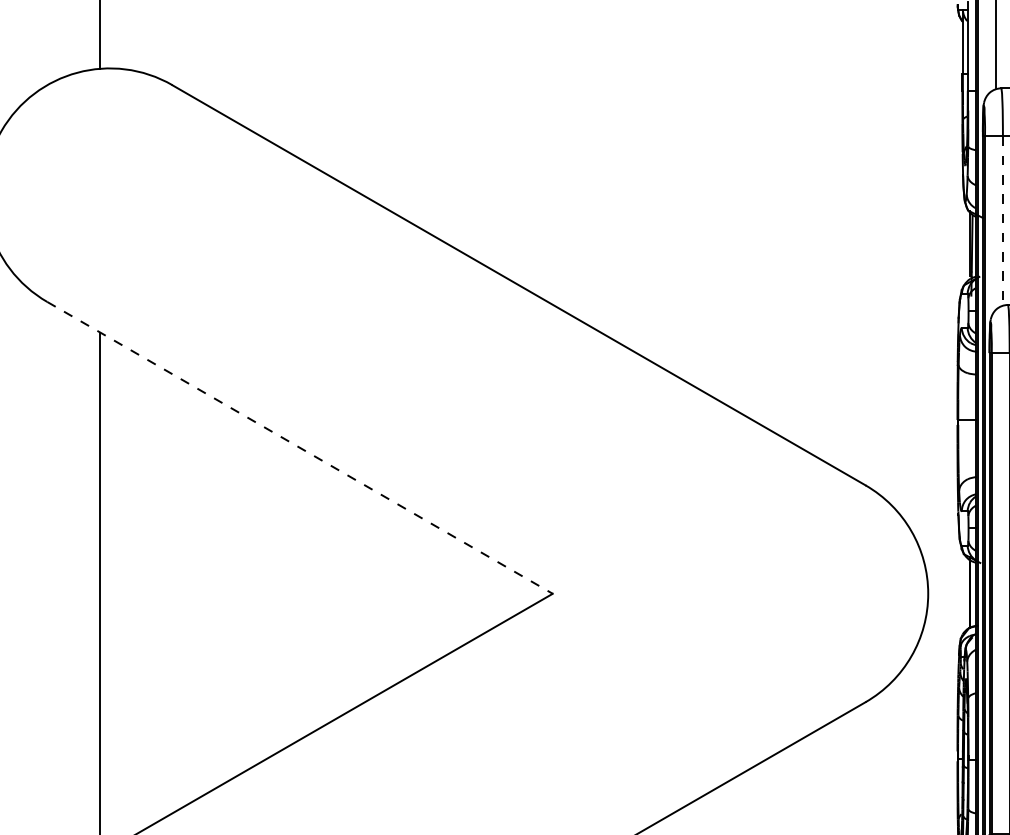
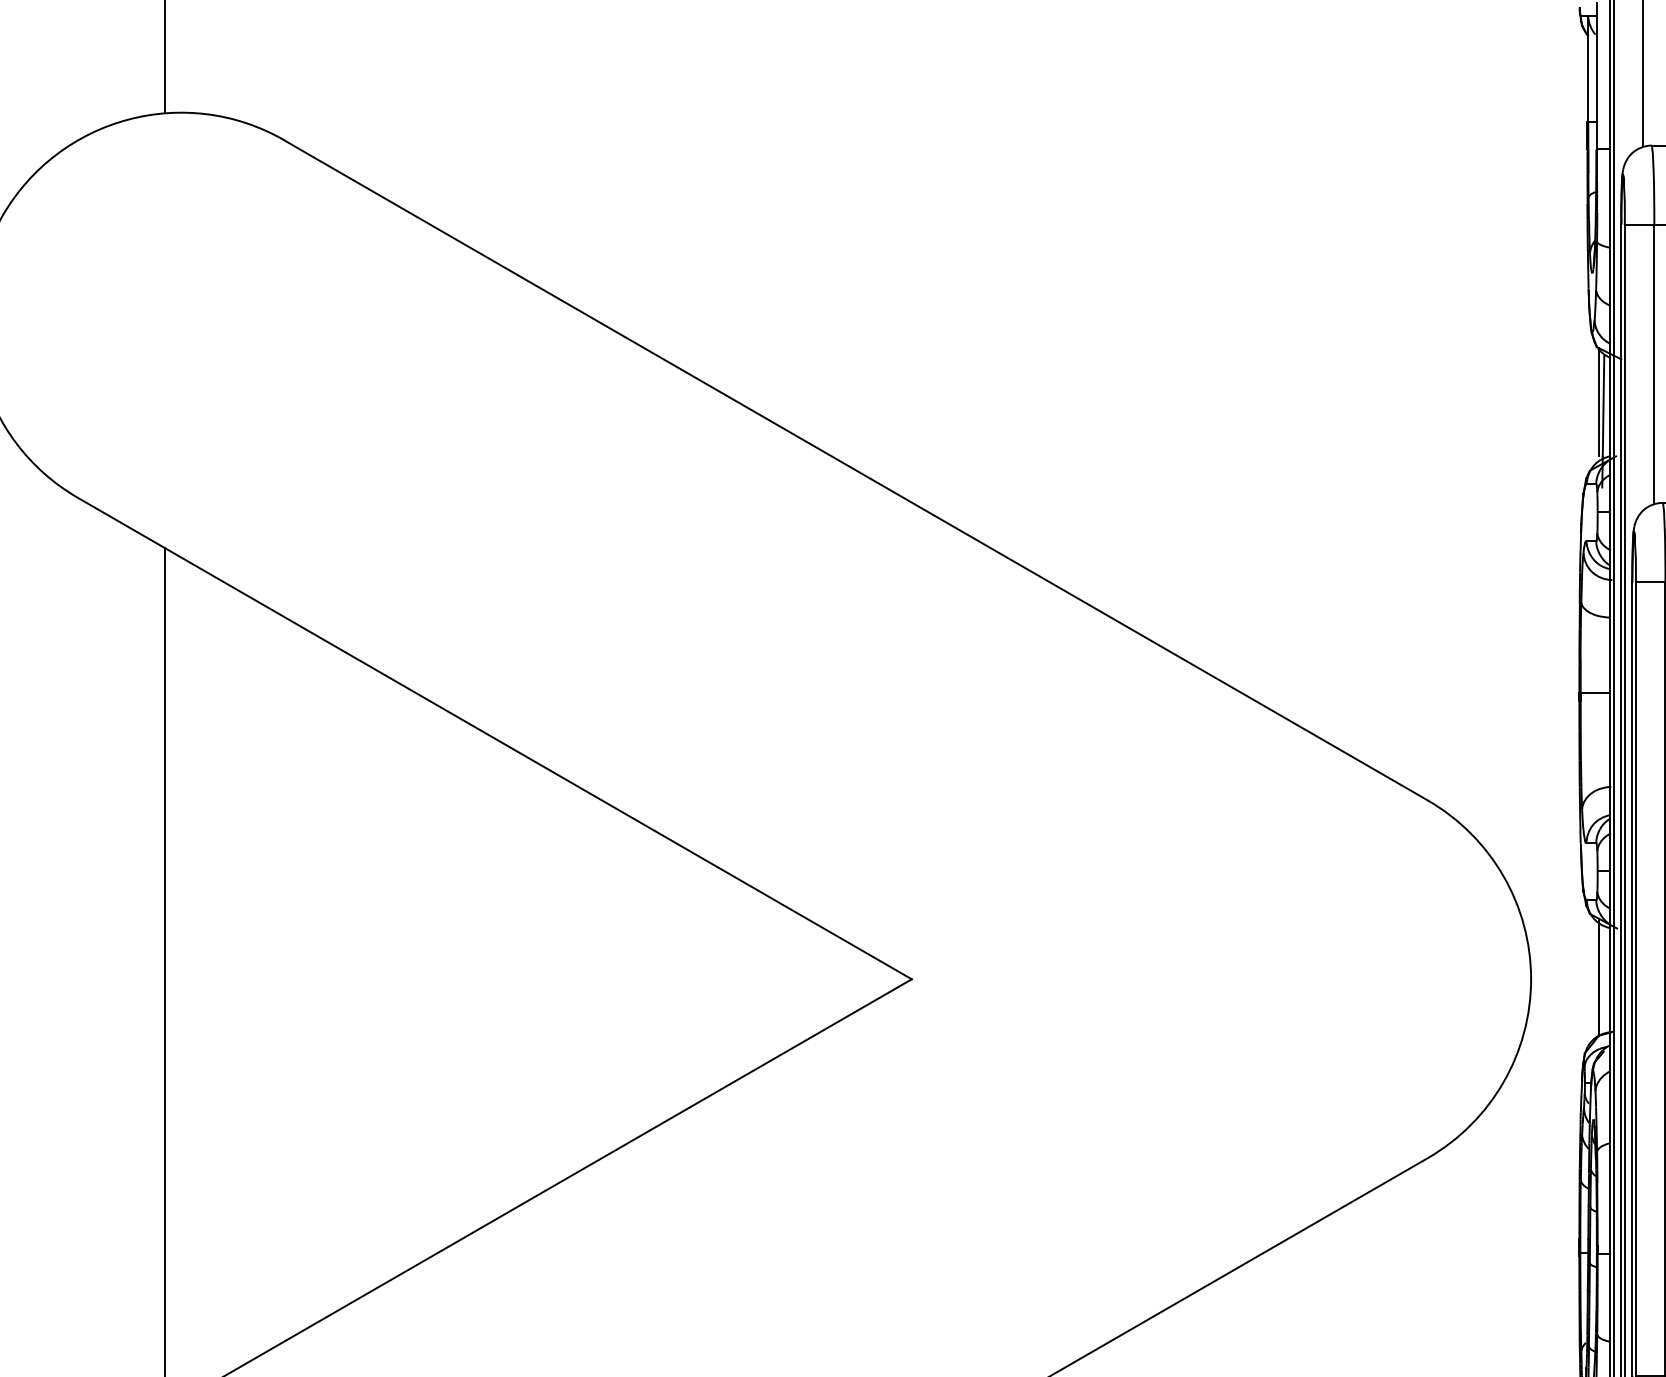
line: (1002, 221) -> (1653, 365), dashed -> solid
line: (300, 447) -> (495, 737), dashed -> solid

